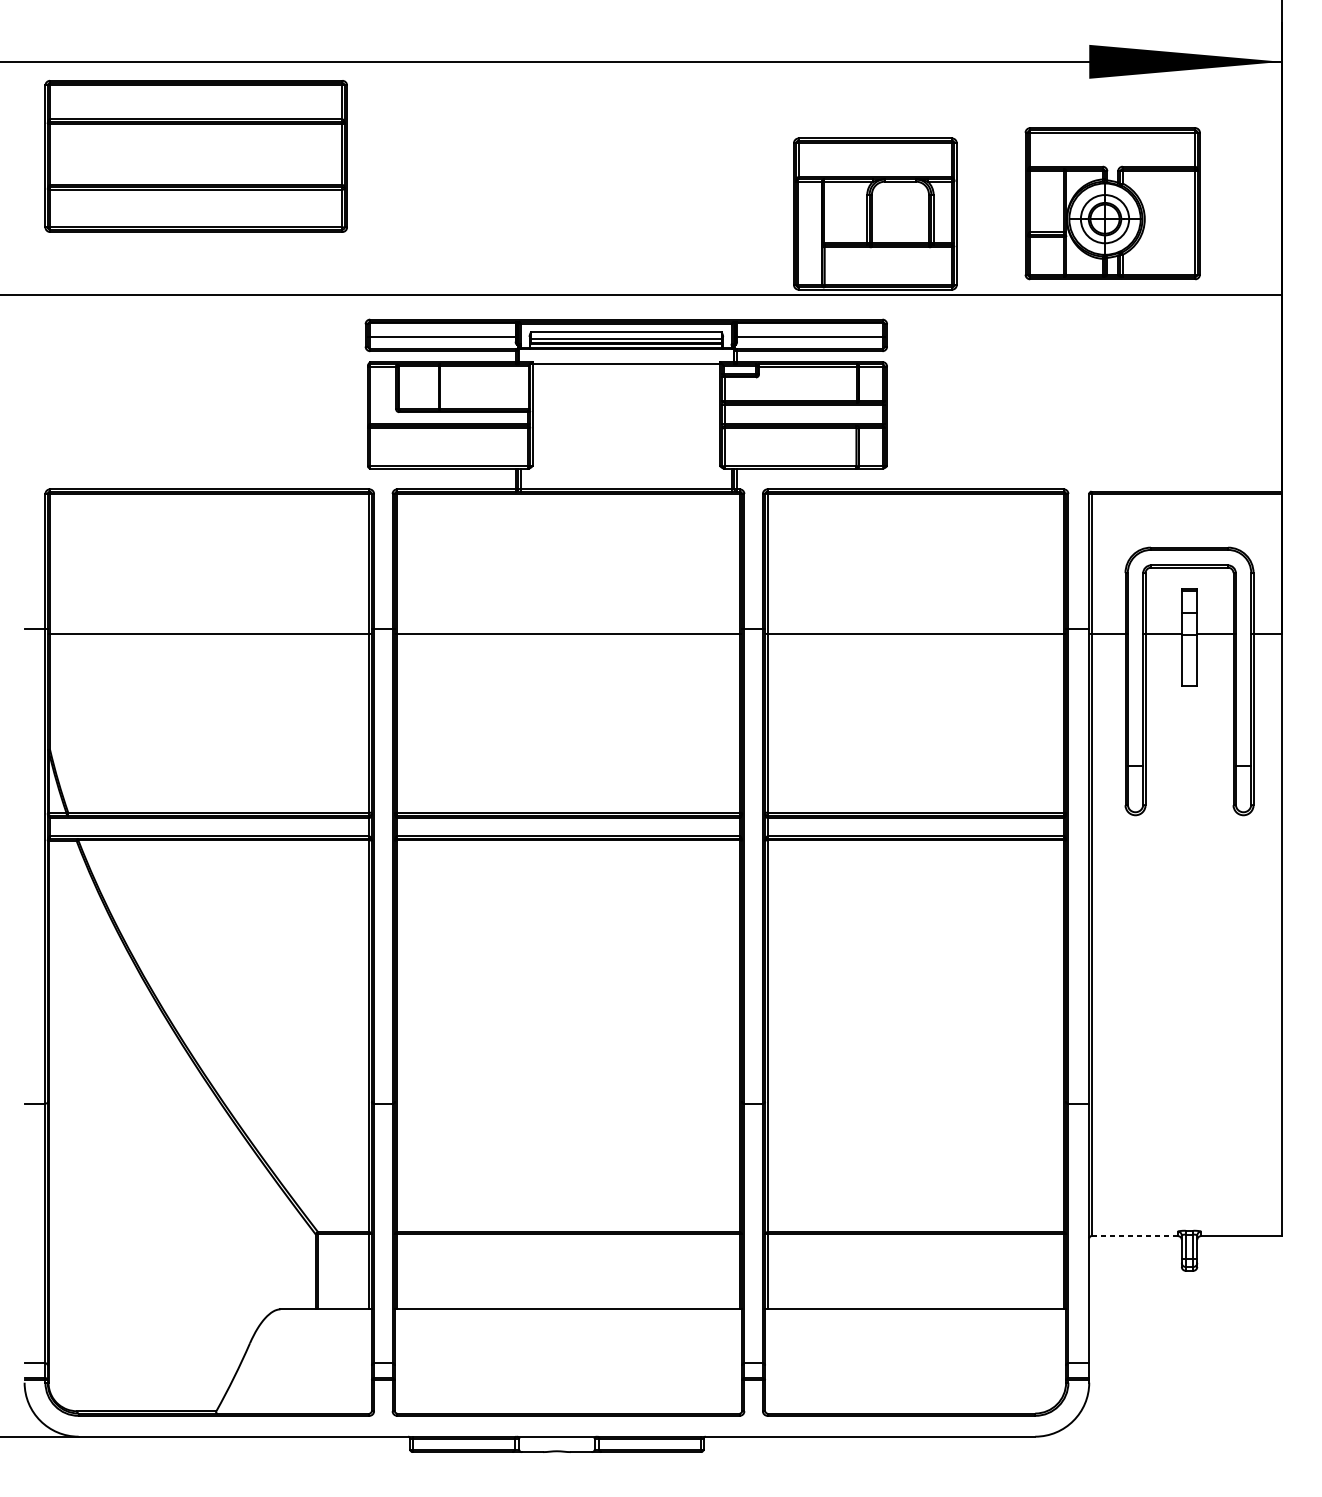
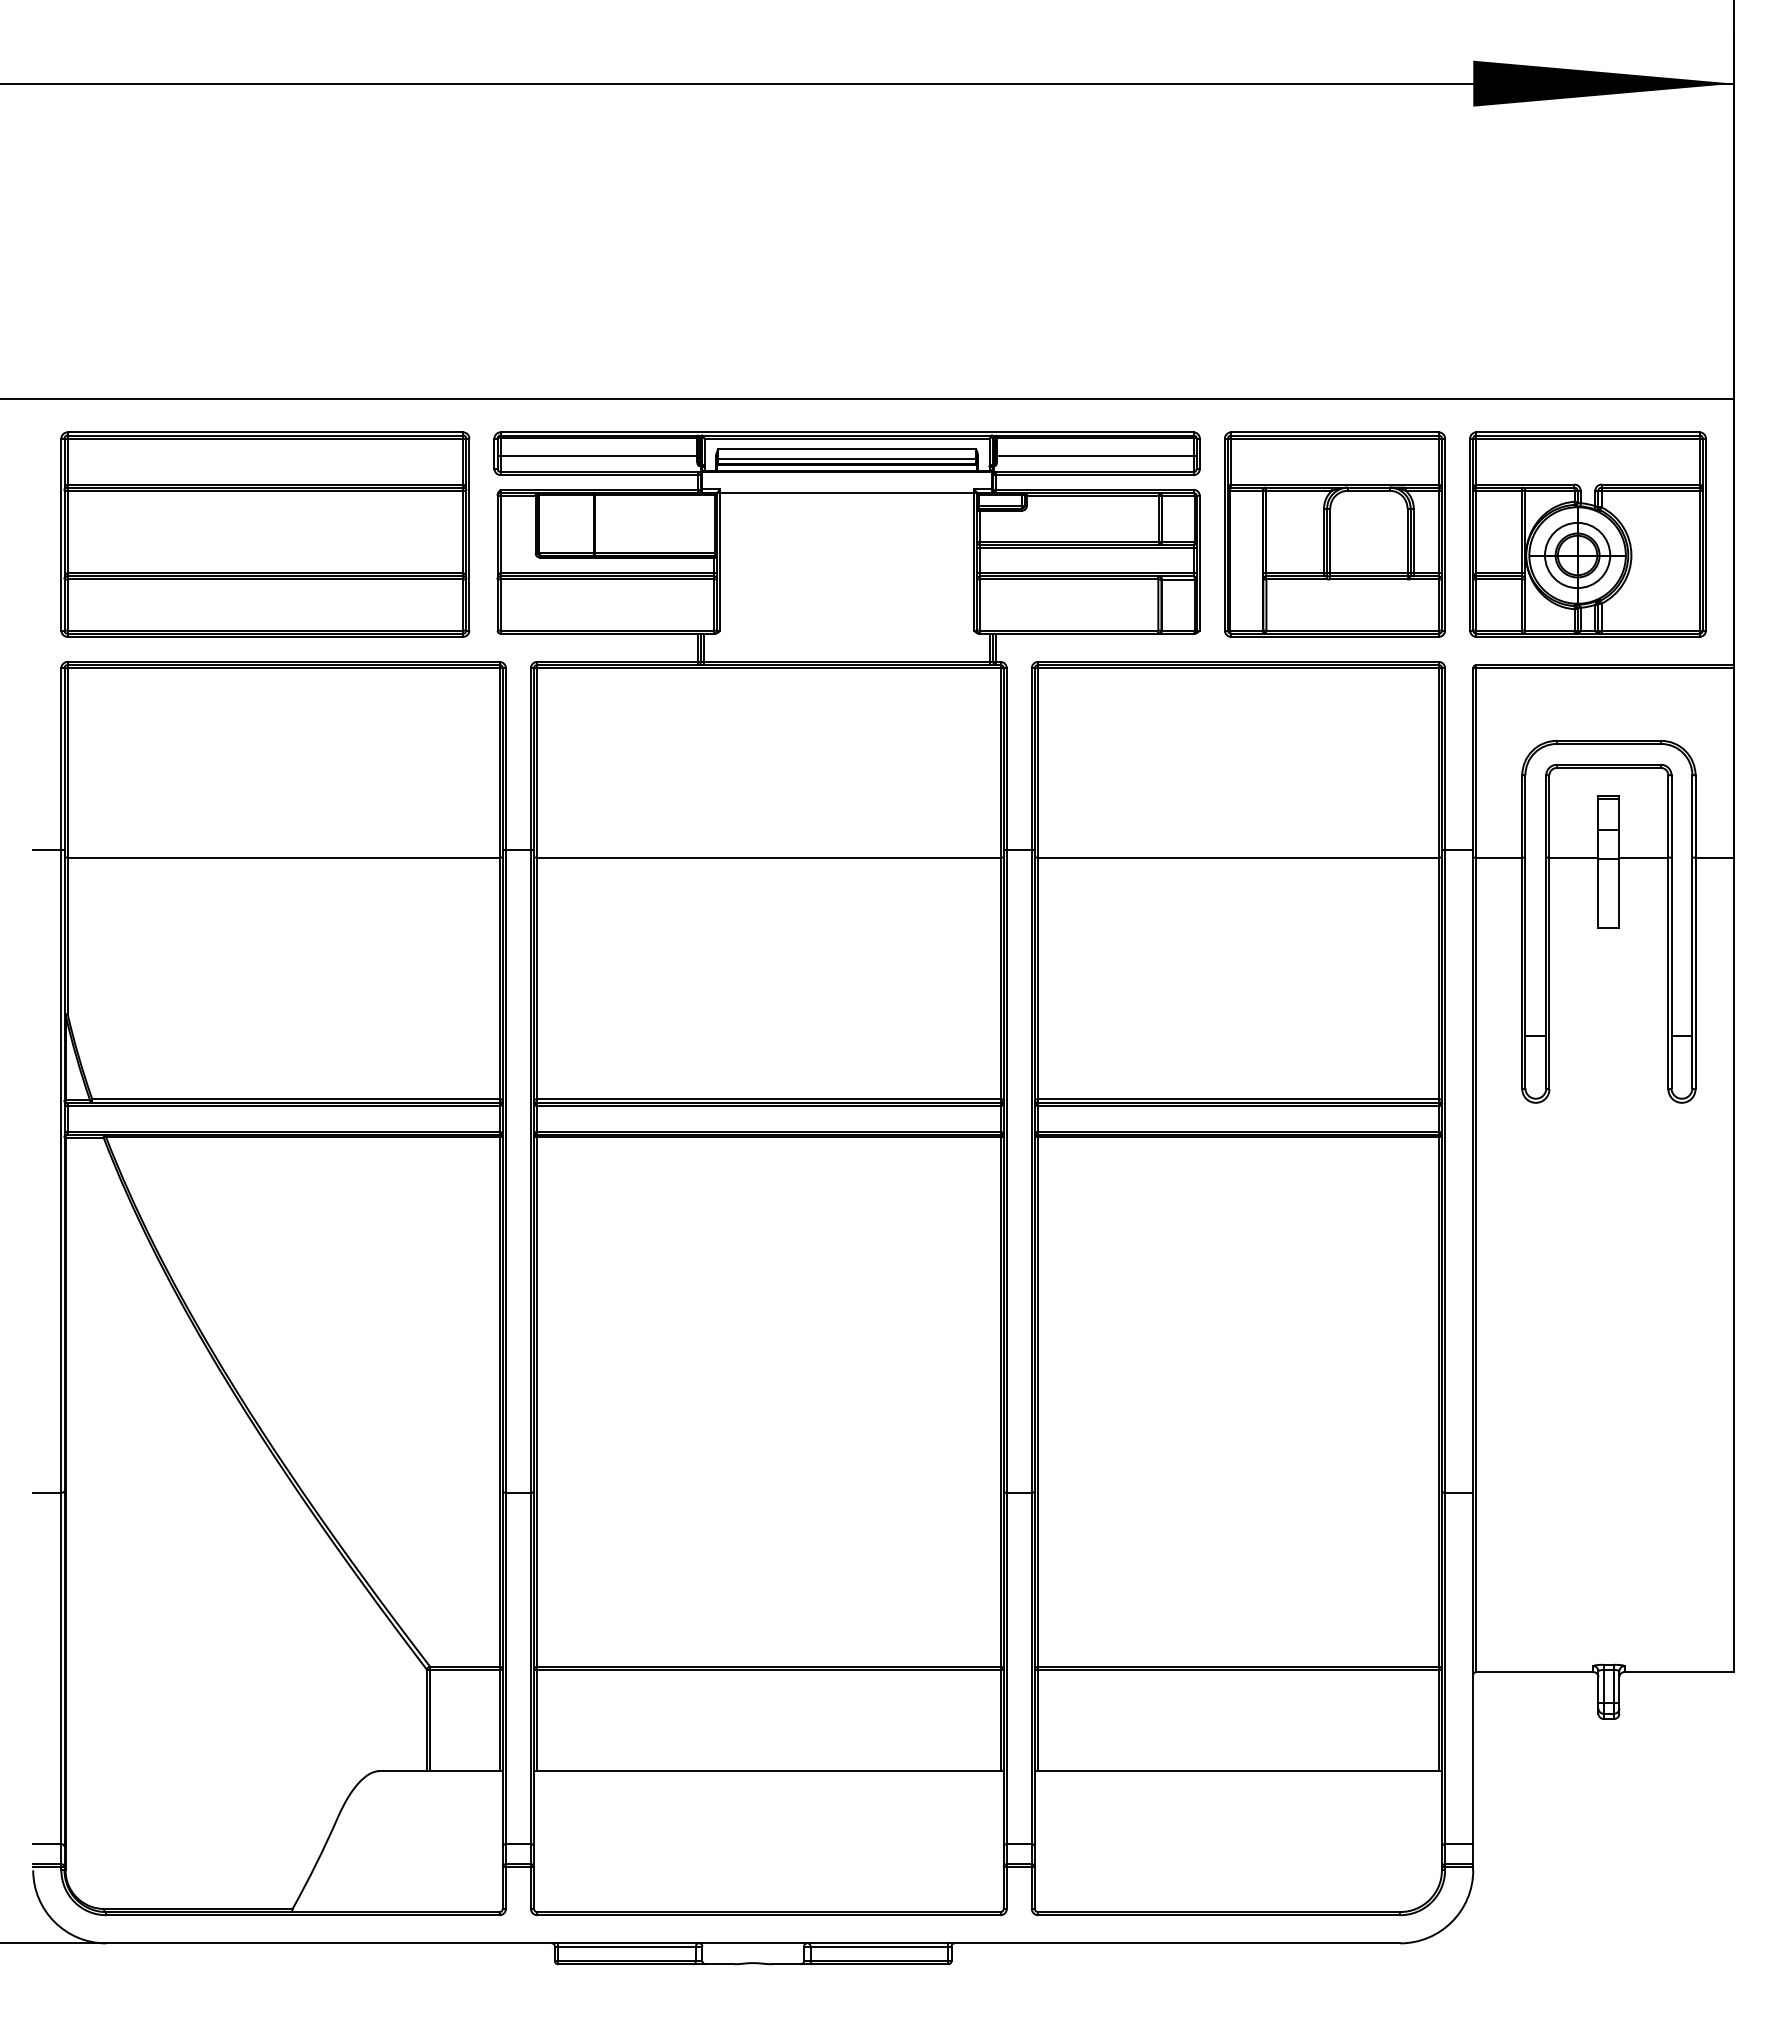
part: (196, 156) -> (265, 534), moved
part: (1112, 203) -> (1587, 534), moved
part: (875, 213) -> (1334, 534), moved
line: (1135, 1236) -> (1535, 1672), dashed -> solid

